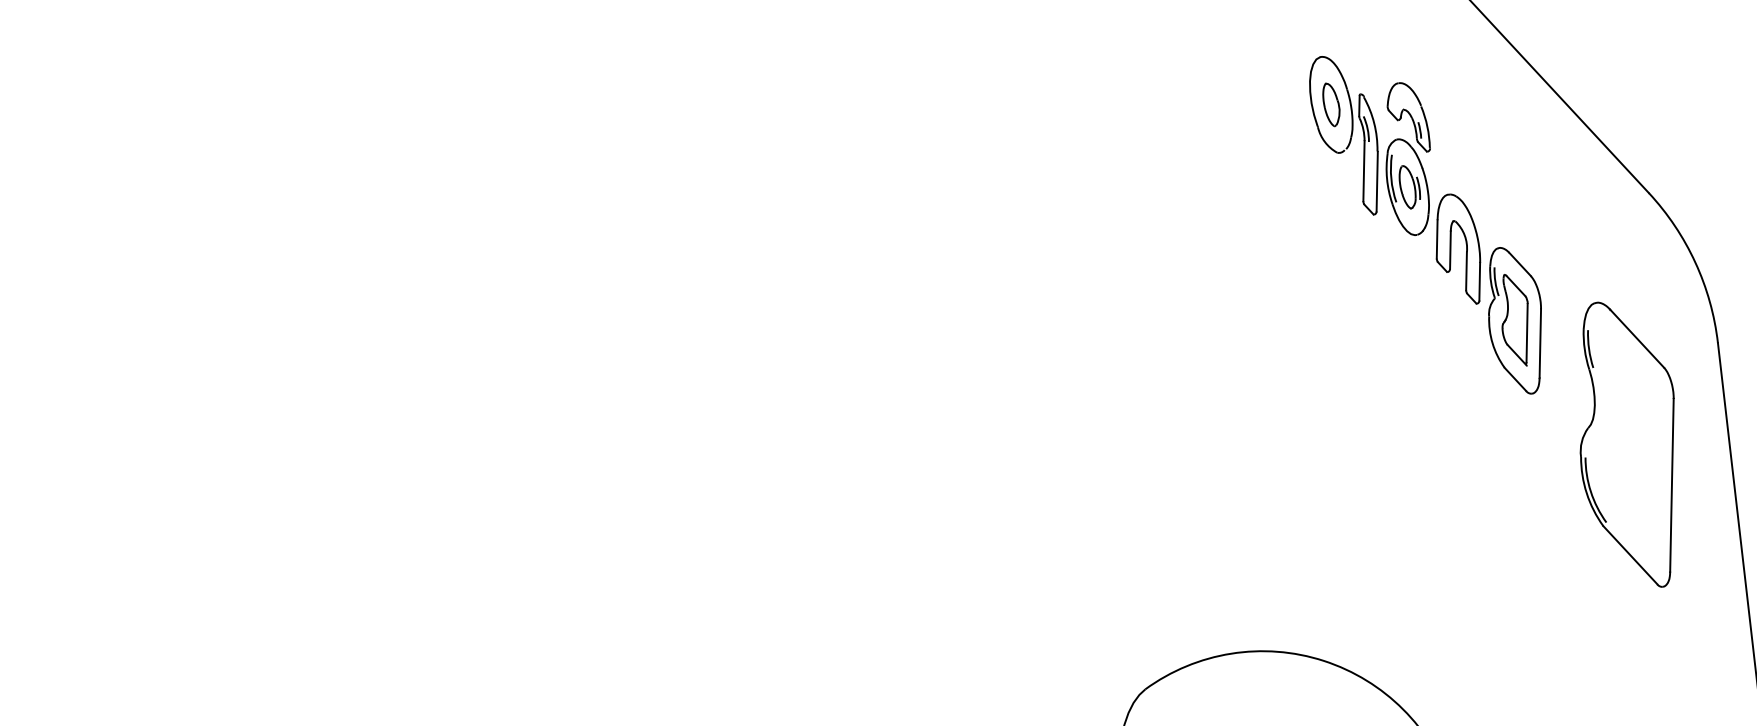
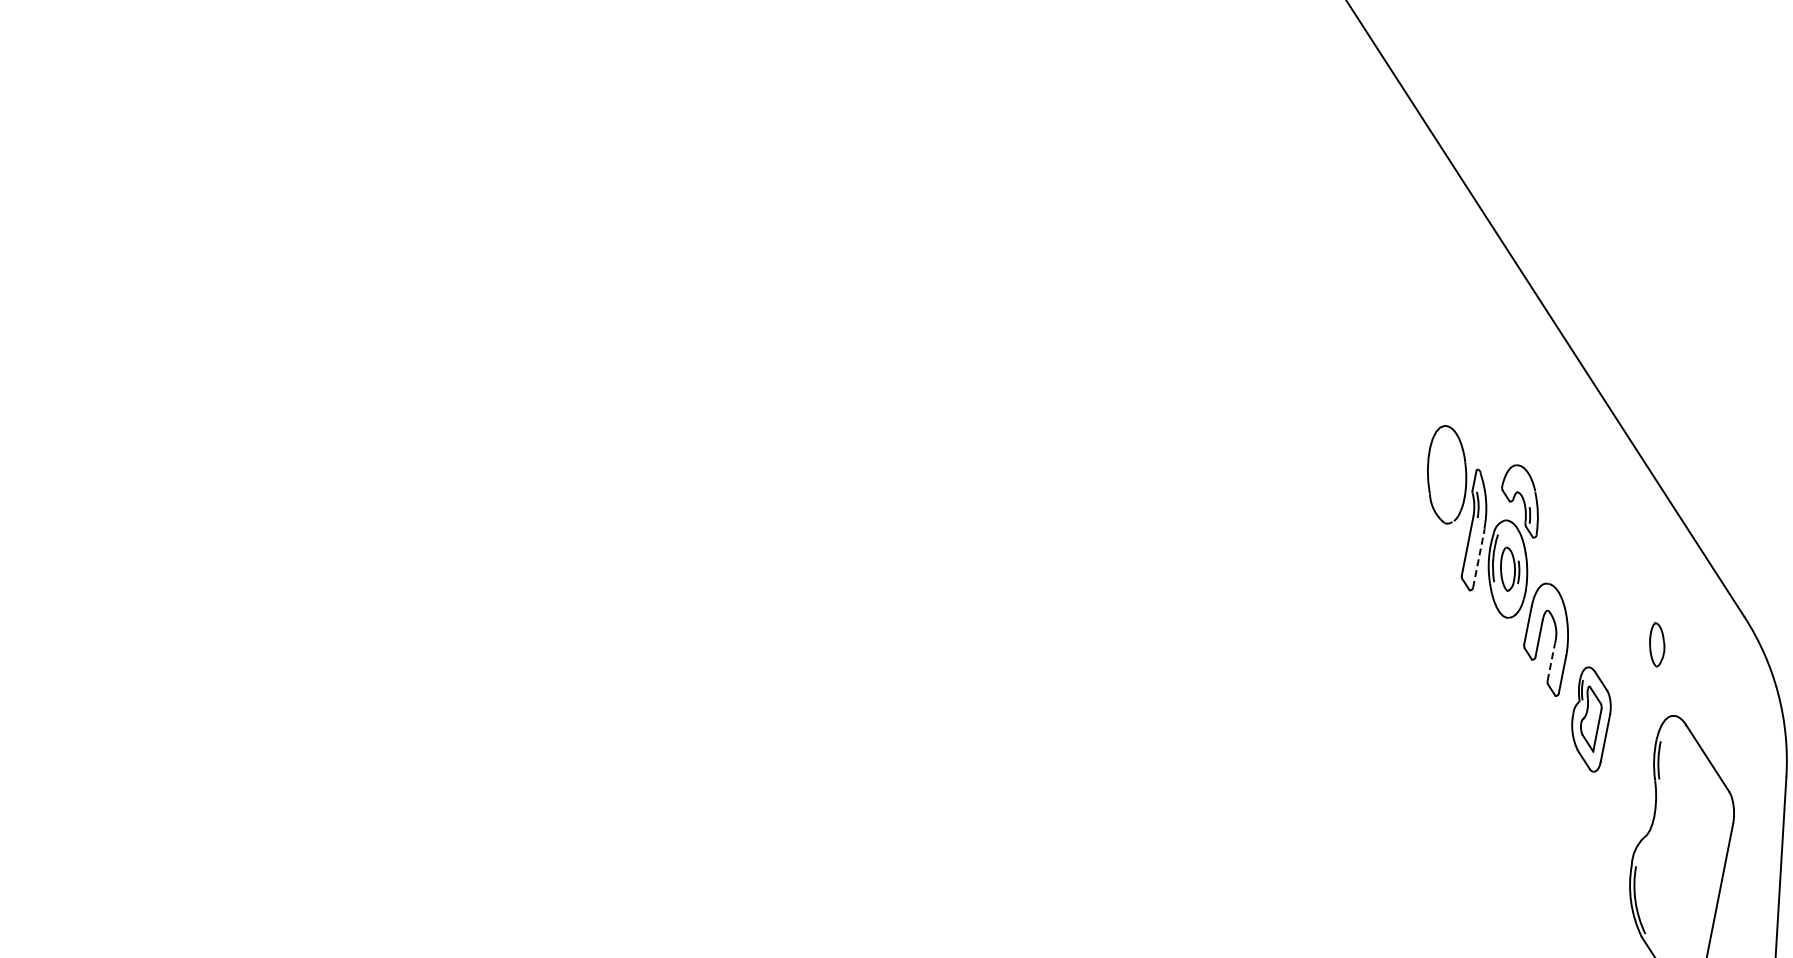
part: (1331, 104) -> (1657, 644), moved
line: (1376, 181) -> (1478, 558), solid -> dashed
line: (1466, 270) -> (1551, 661), solid -> dashed
part: (1516, 320) -> (1591, 719), size x0.7

